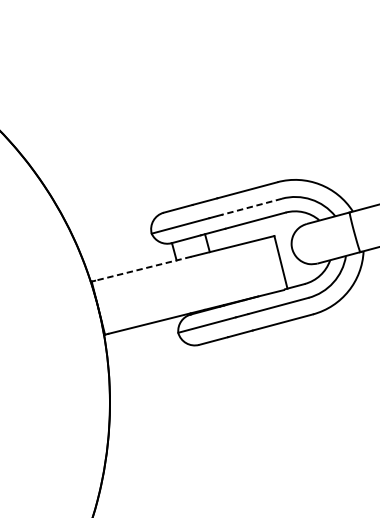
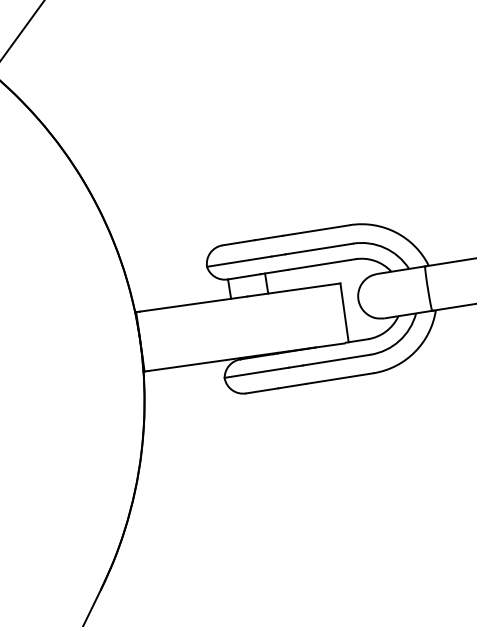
line: (251, 207) -> (318, 249), dashed -> solid
line: (143, 269) -> (193, 304), dashed -> solid

